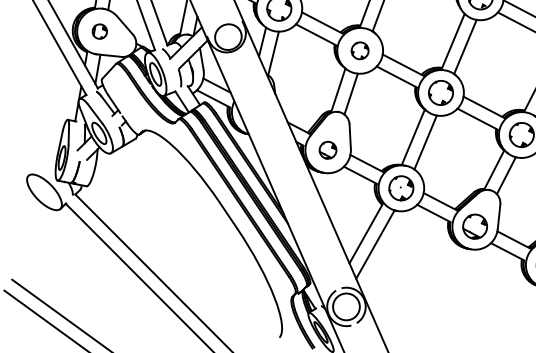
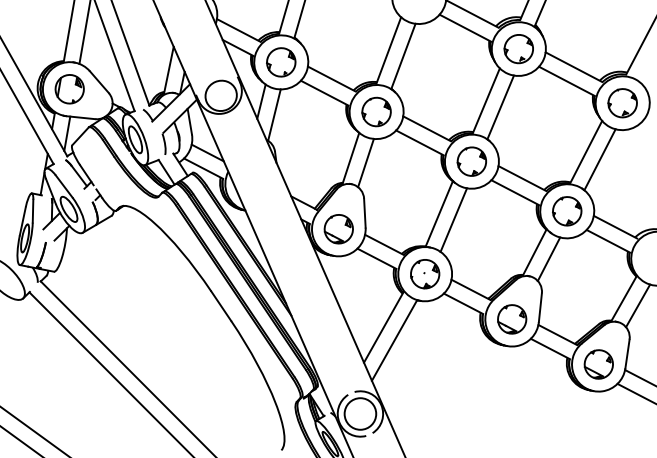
part: (99, 31) -> (69, 89), size x1.67
part: (360, 50) -> (376, 111), size x1.43
part: (327, 150) -> (338, 229), size x1.43

